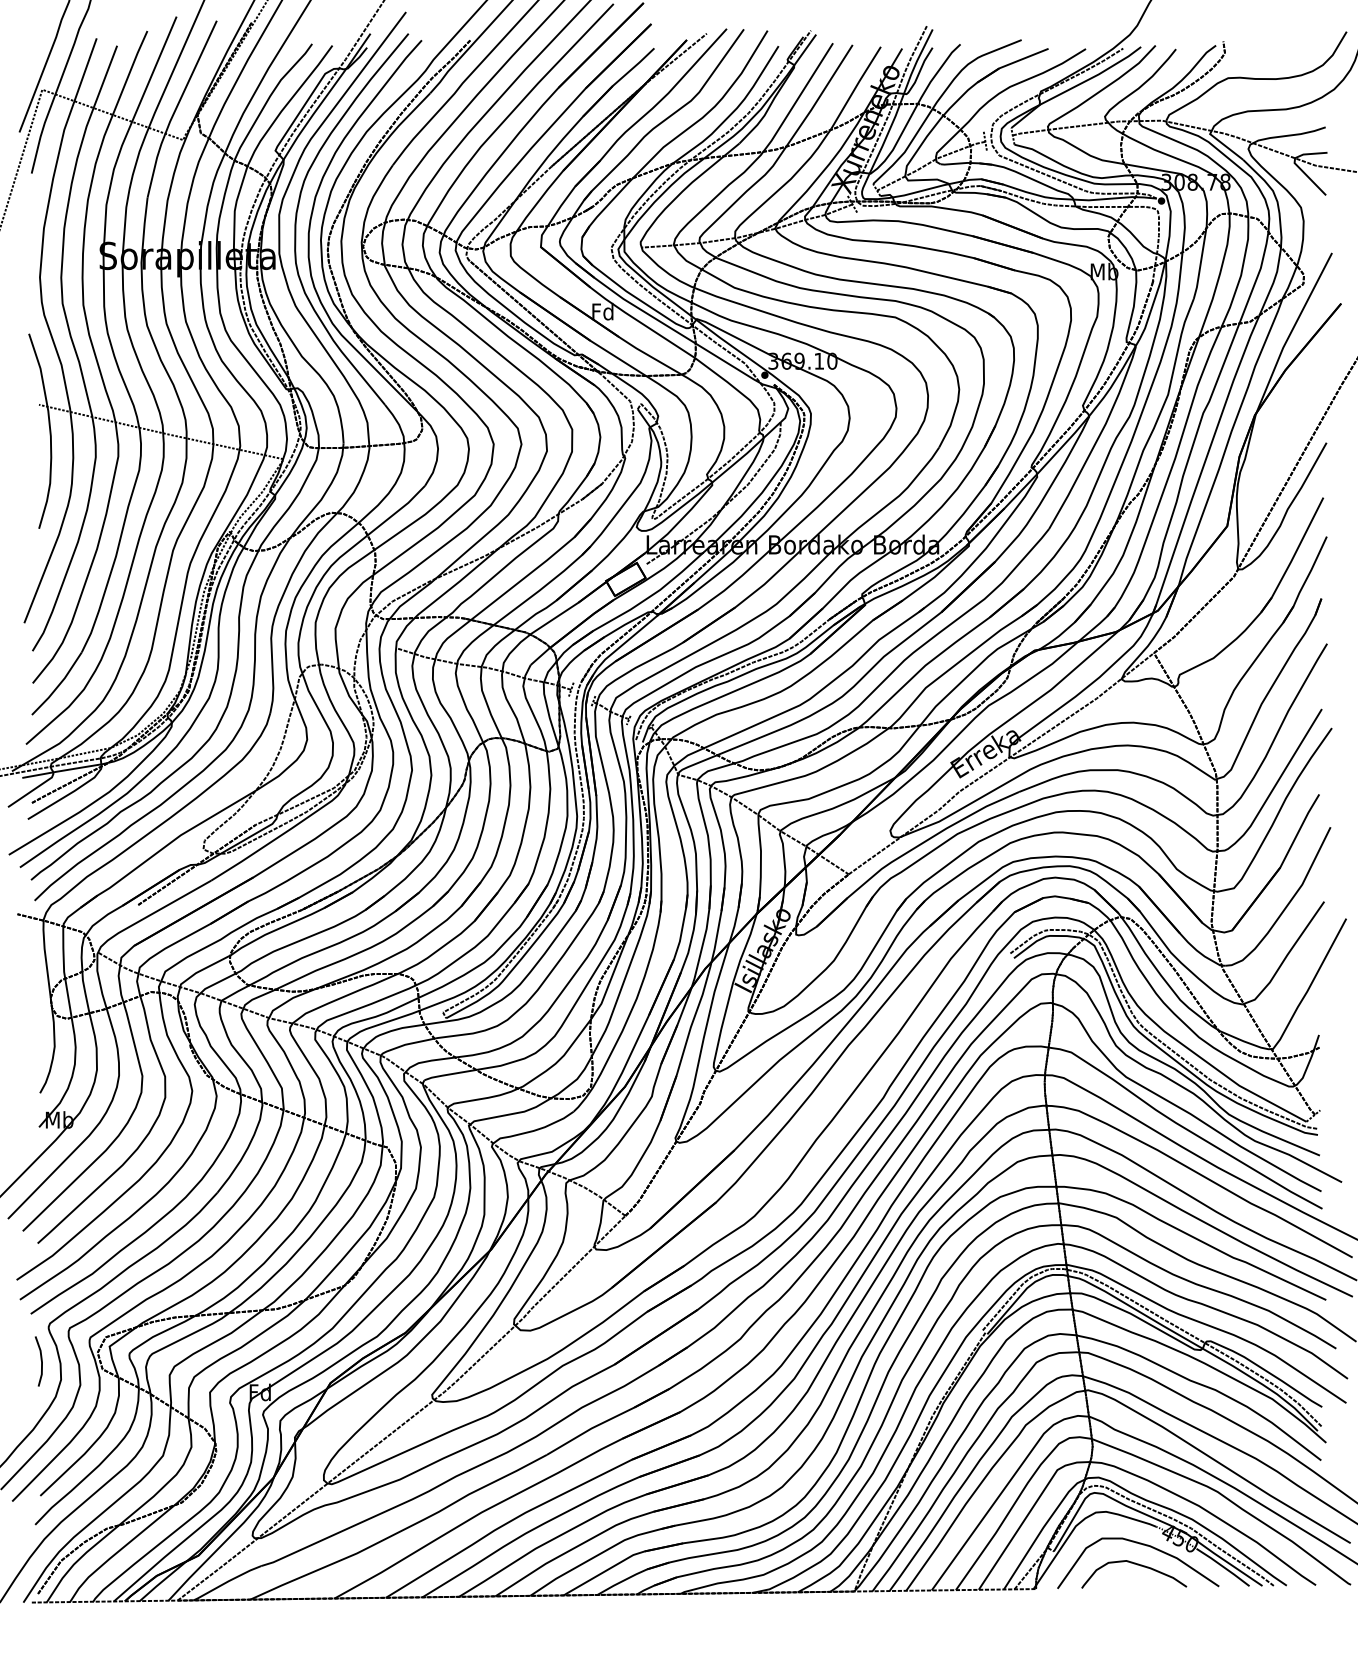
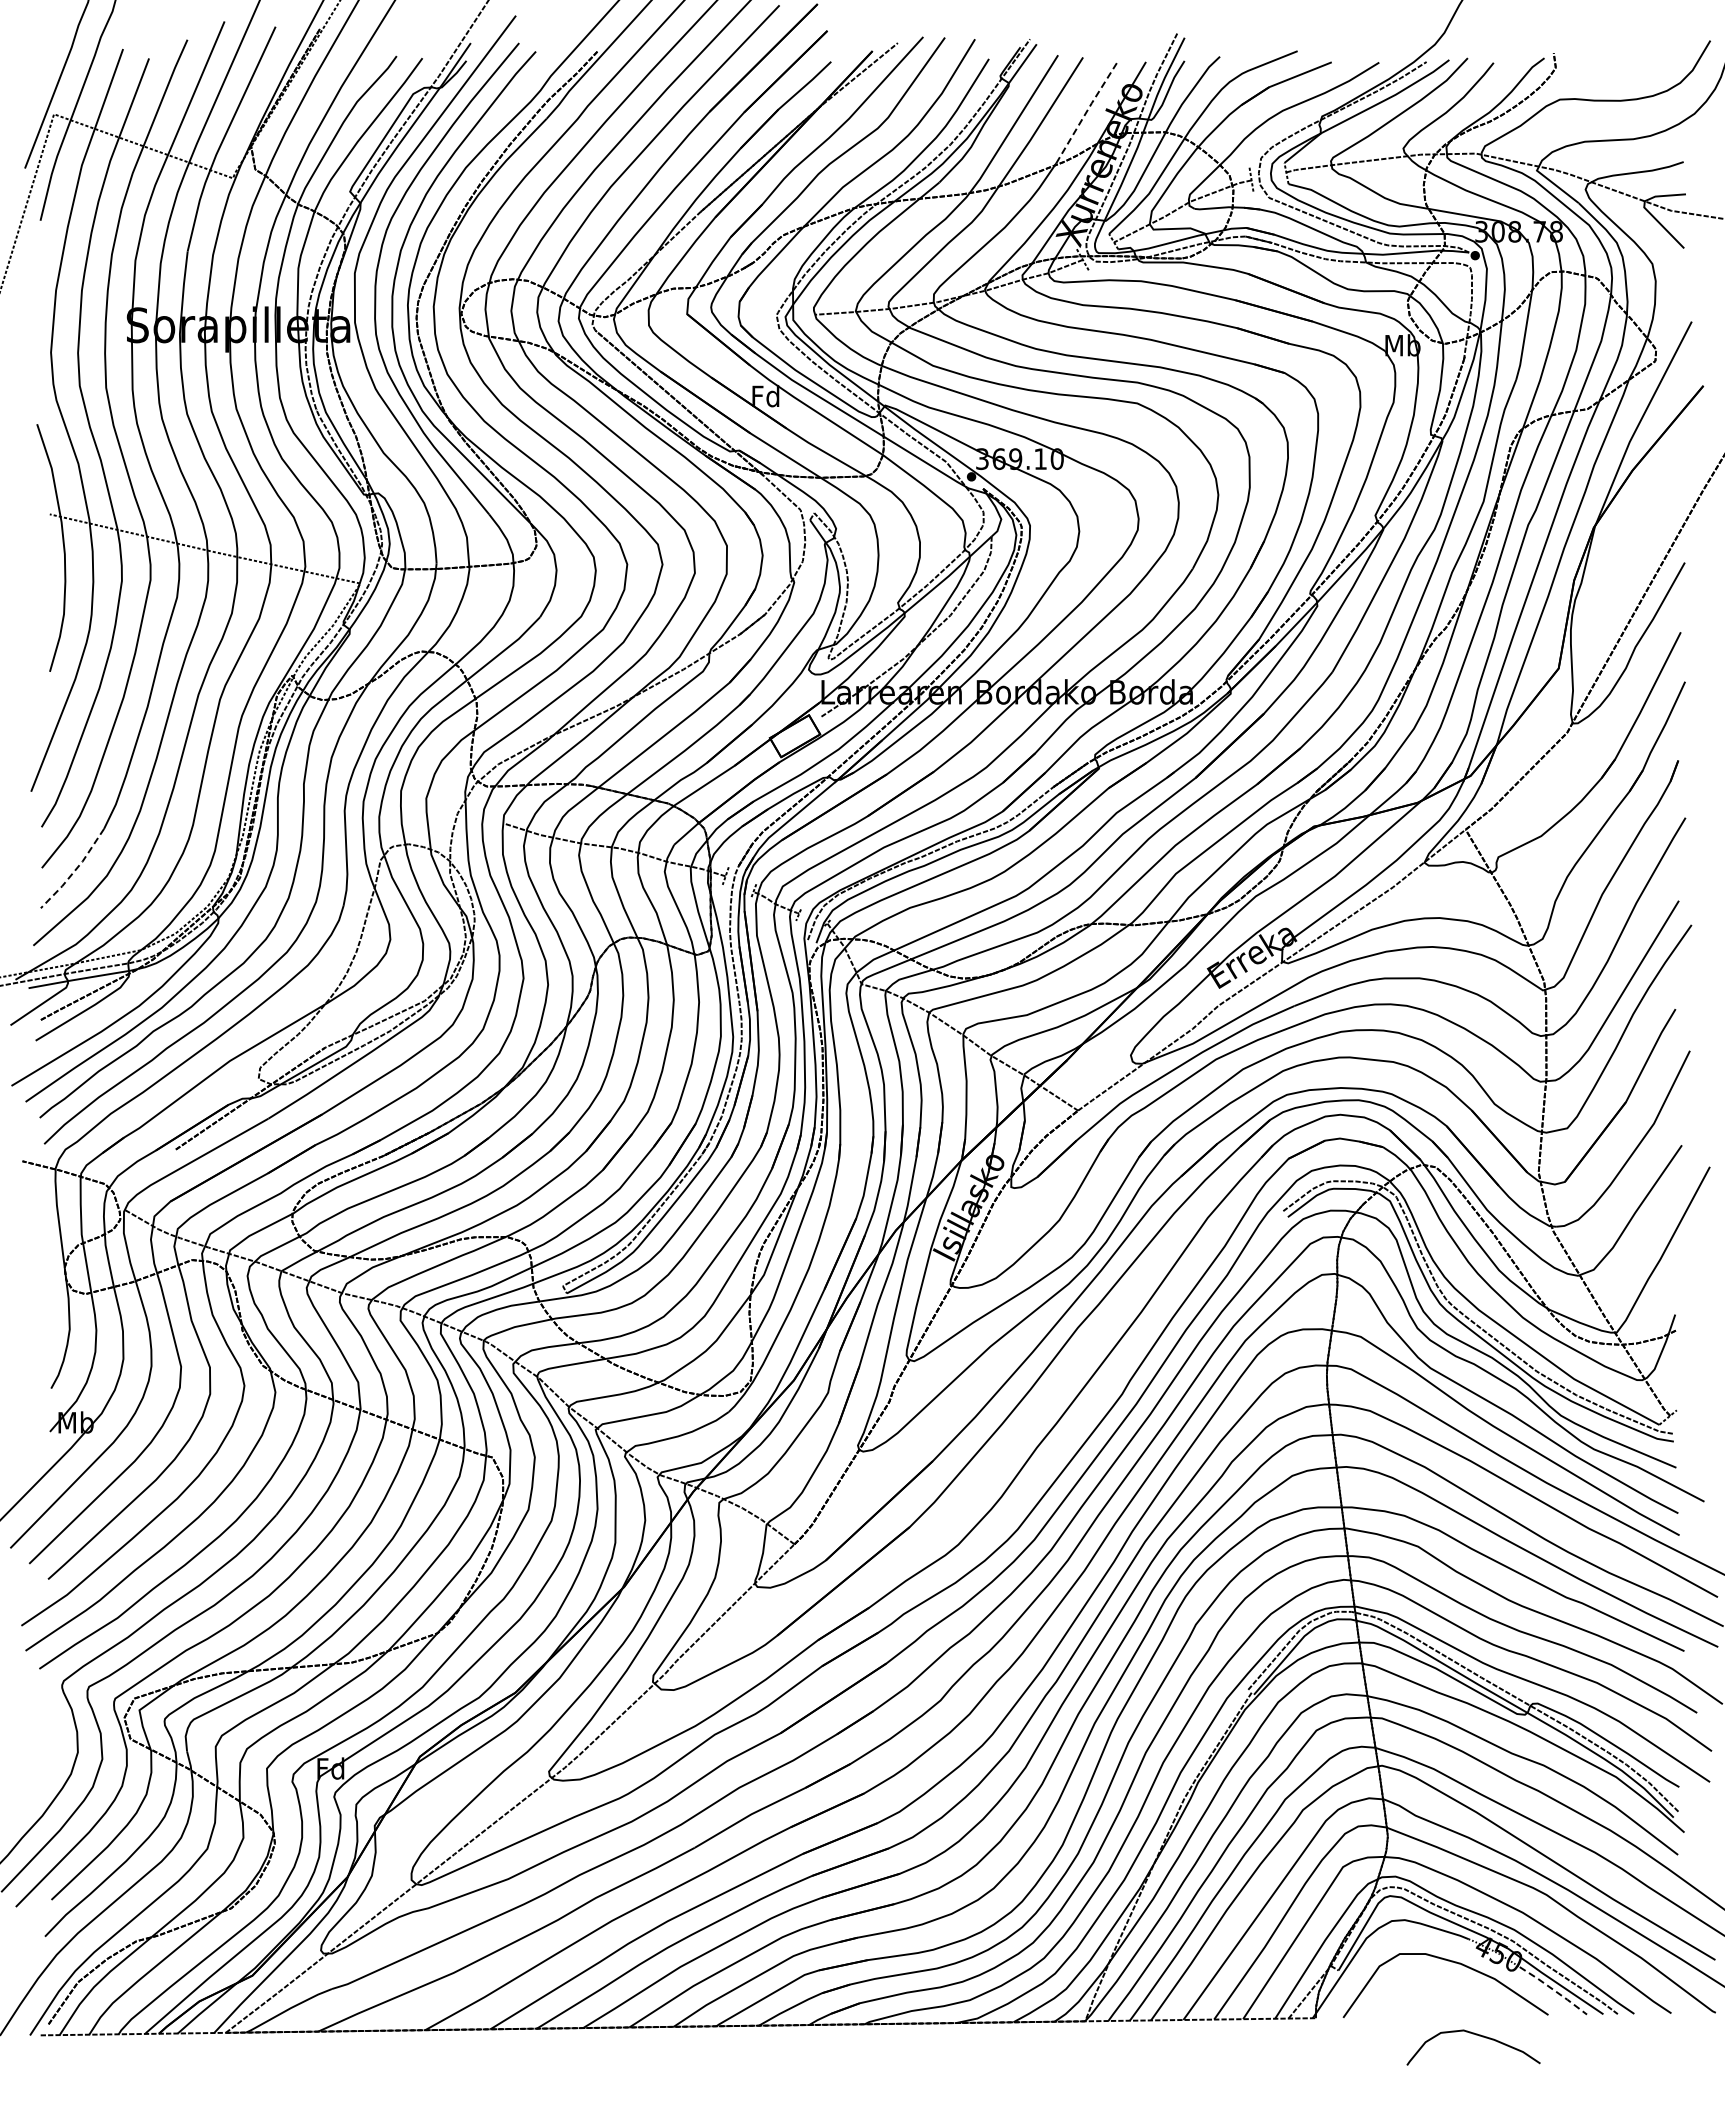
line: (856, 86) -> (1087, 110), solid -> dashed
line: (59, 685) -> (75, 870), solid -> dashed
line: (41, 1361) -> (52, 1729), removed
curve: (1136, 1564) -> (1476, 2035), moved
line: (1223, 1567) -> (1553, 1990), solid -> dashed

